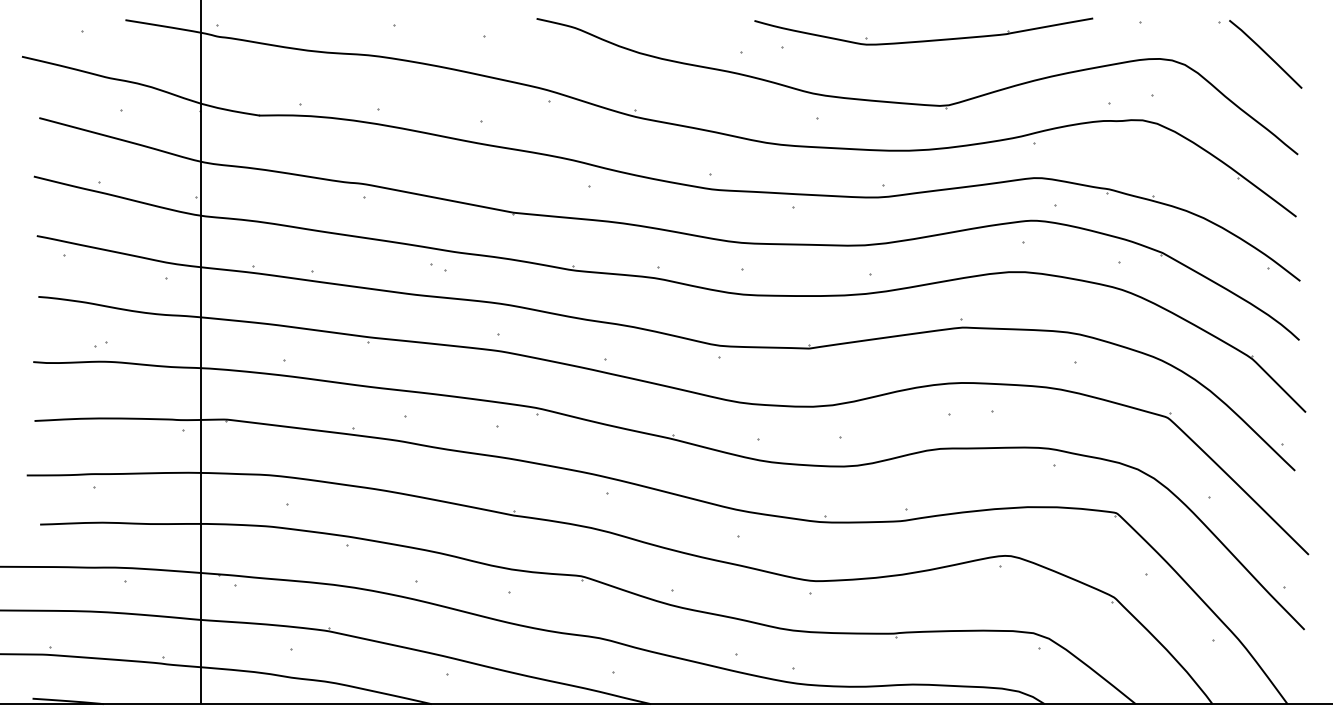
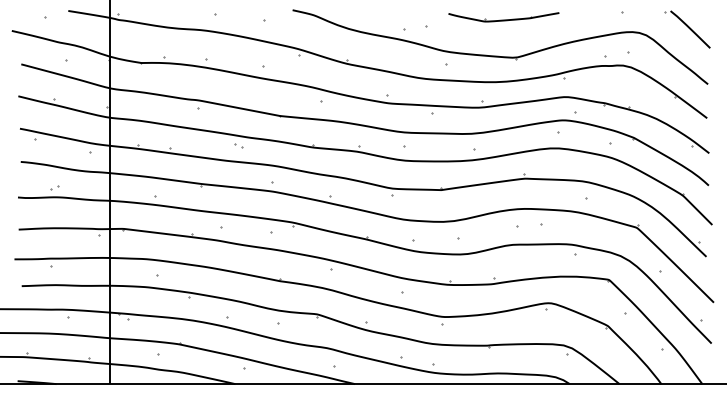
part: (923, 32) -> (503, 17), size x0.6

